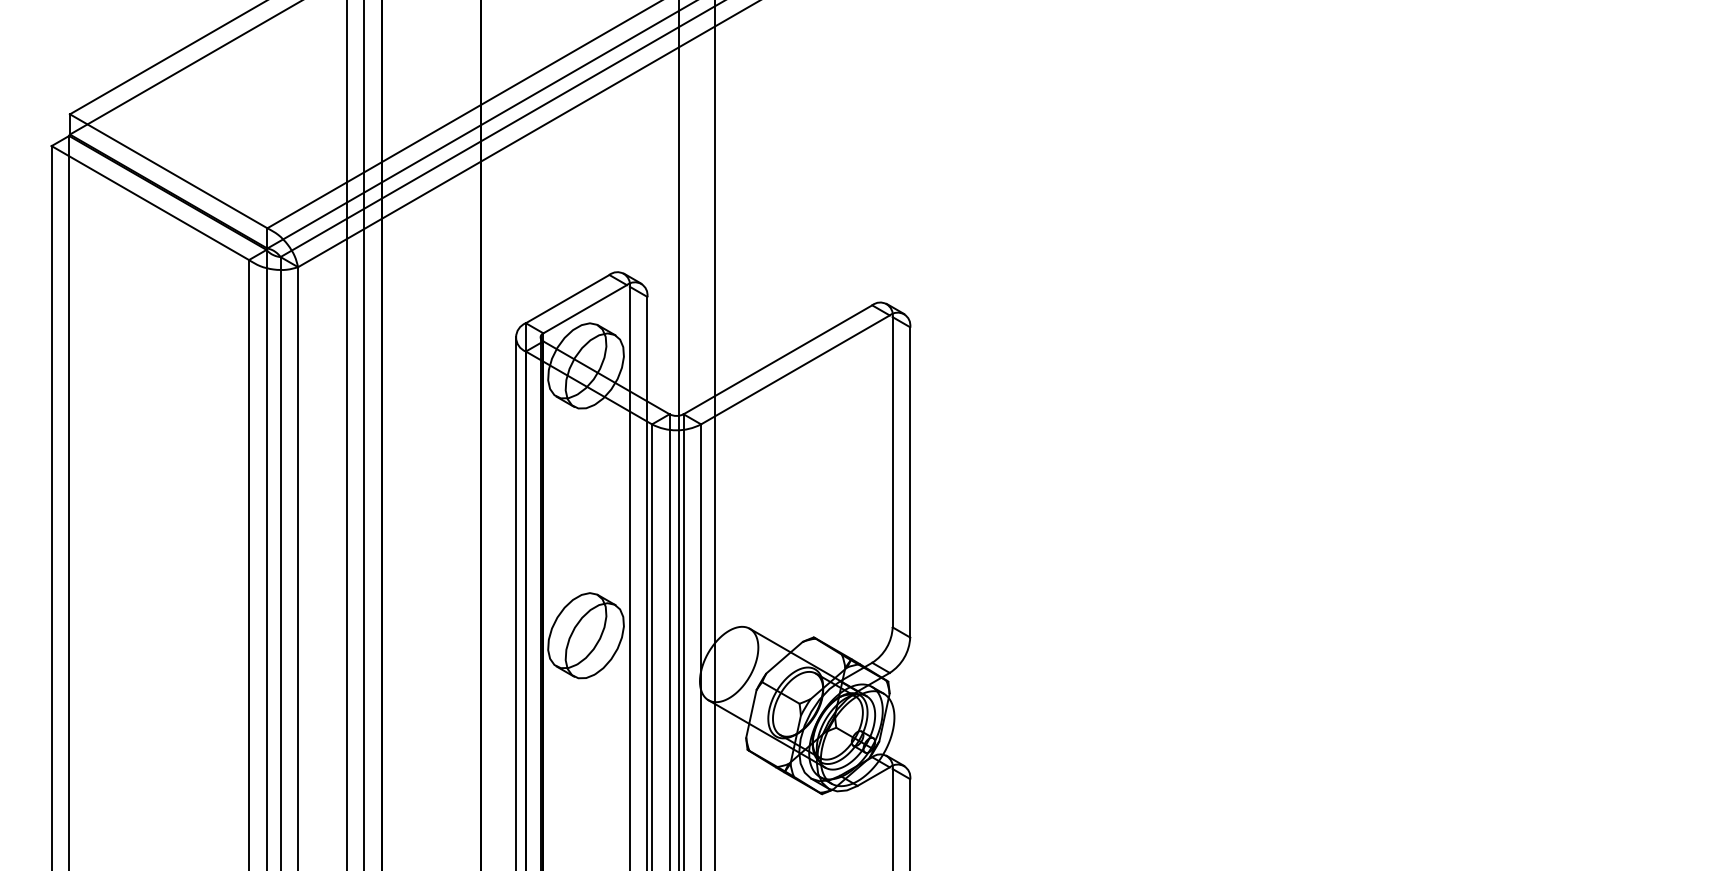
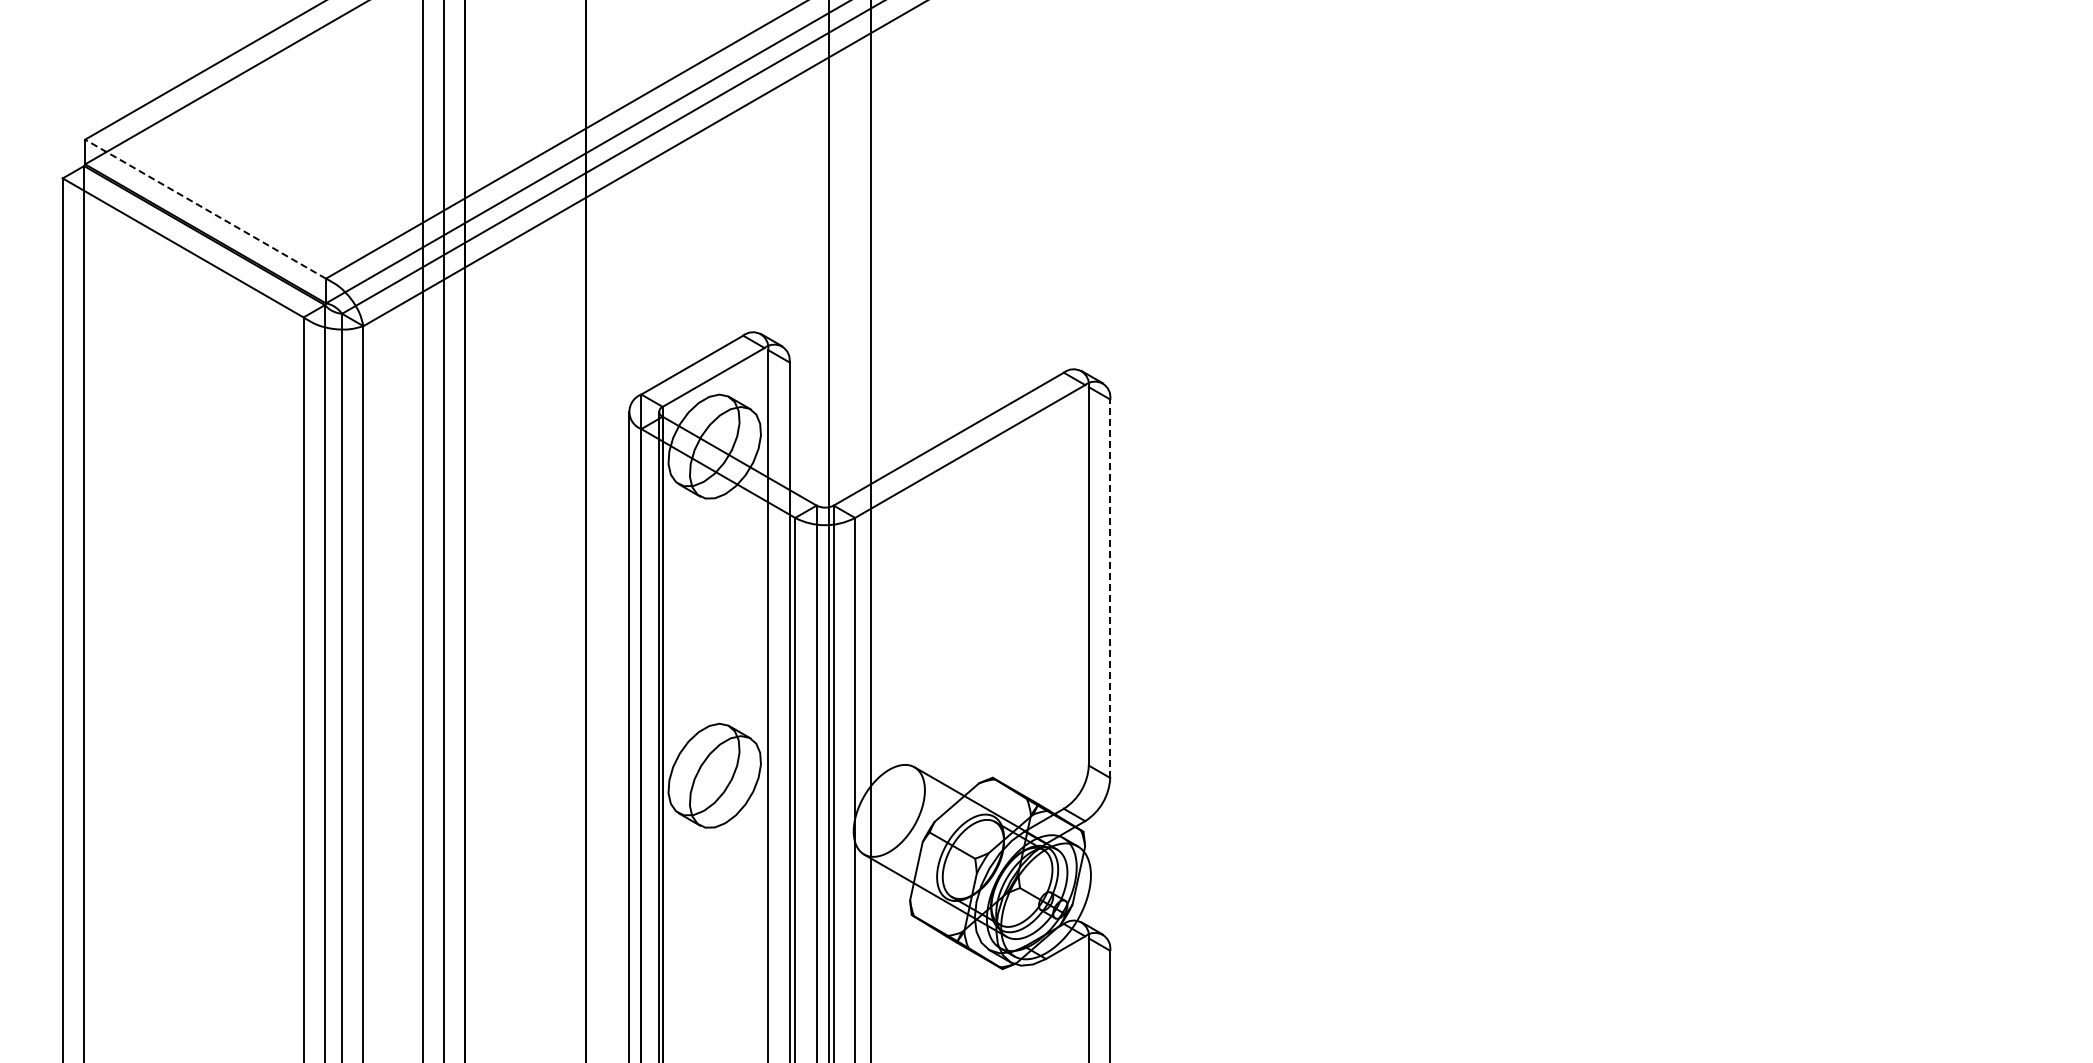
line: (168, 170) -> (205, 208), solid -> dashed
line: (910, 482) -> (1110, 588), solid -> dashed

